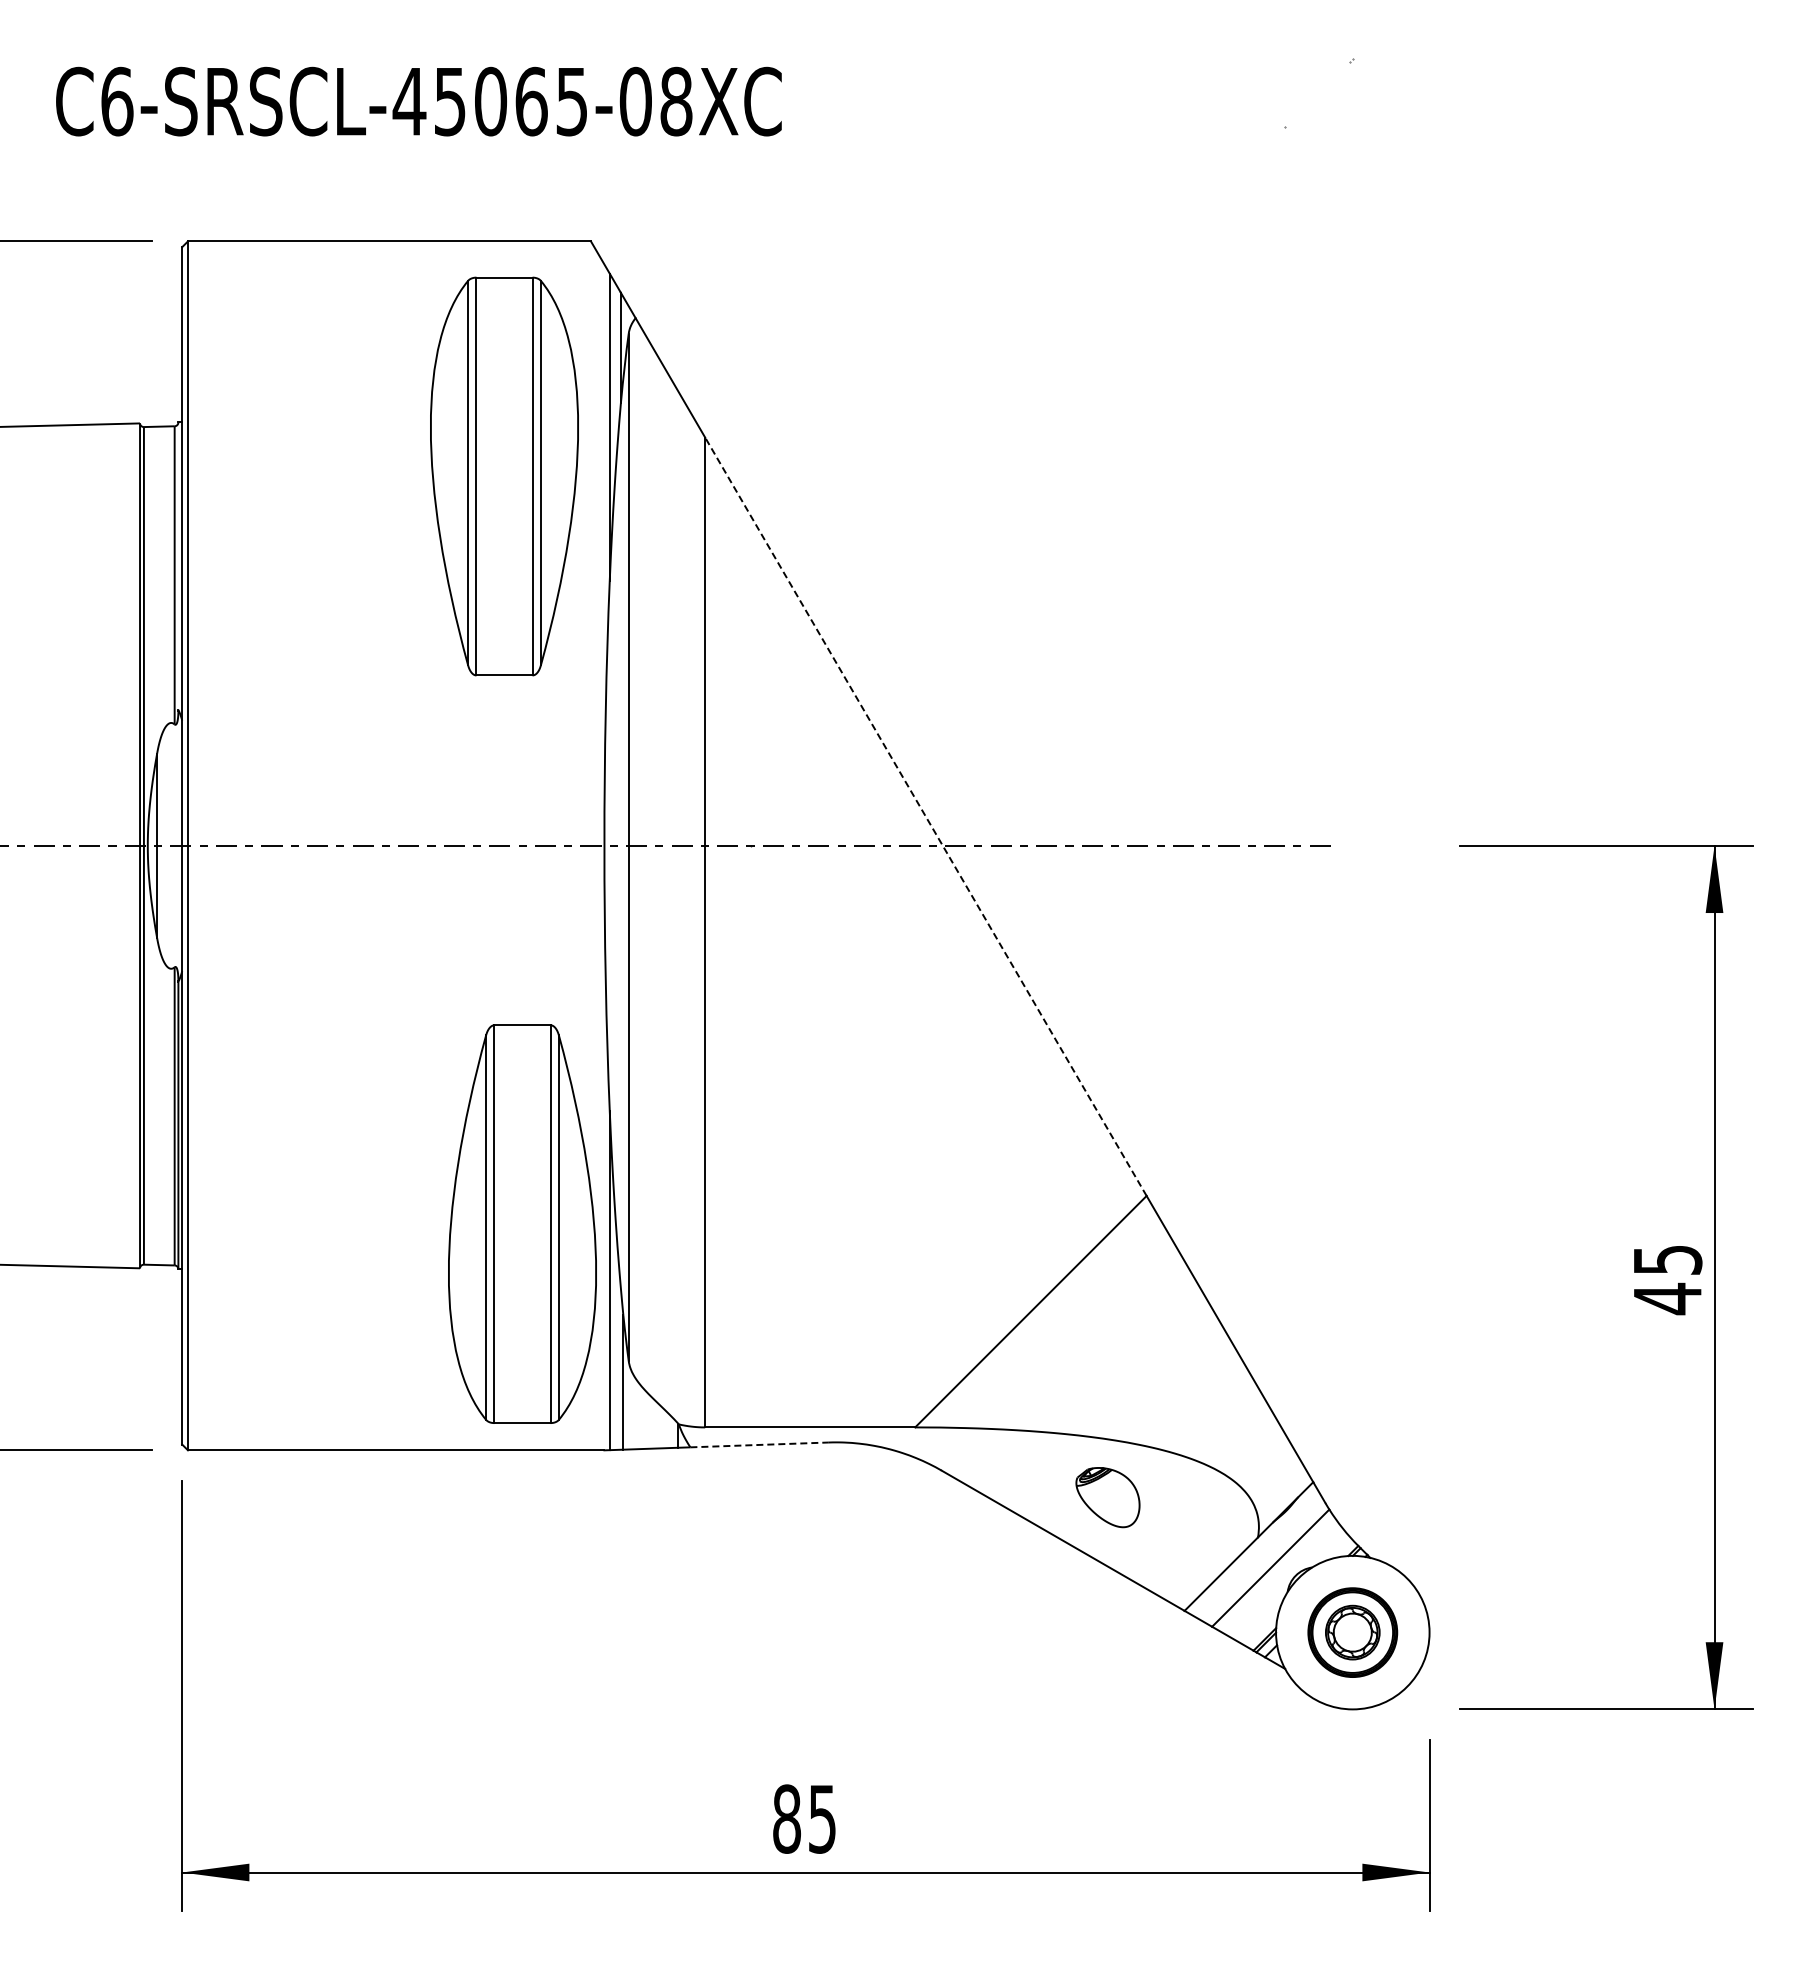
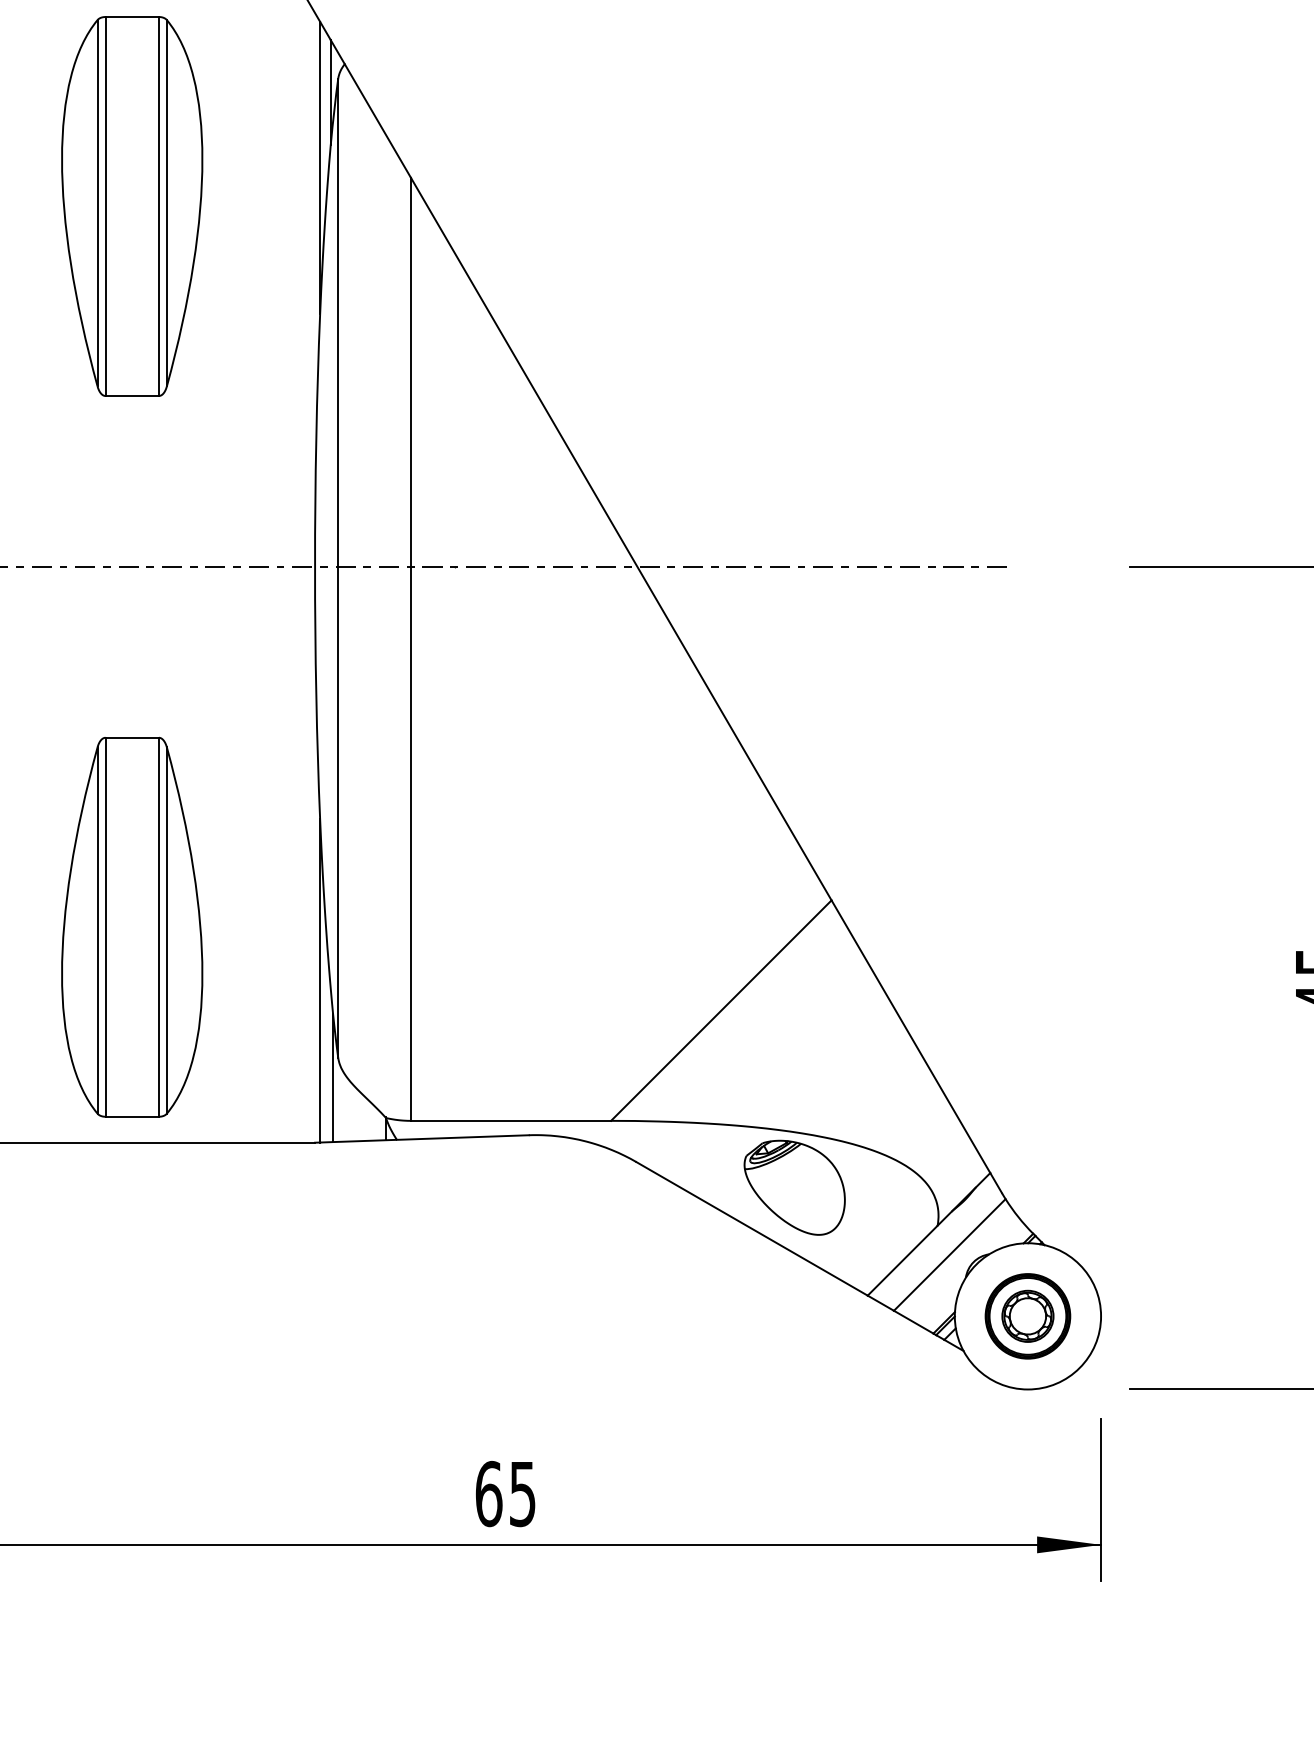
part: (504, 476) -> (132, 206), moved
line: (925, 816) -> (620, 538), dashed -> solid
part: (522, 1223) -> (132, 926), moved
line: (760, 1444) -> (463, 1137), dashed -> solid
part: (1107, 1497) -> (794, 1187), size x1.67
text: (787, 1818) -> (489, 1493), 85 -> 65

